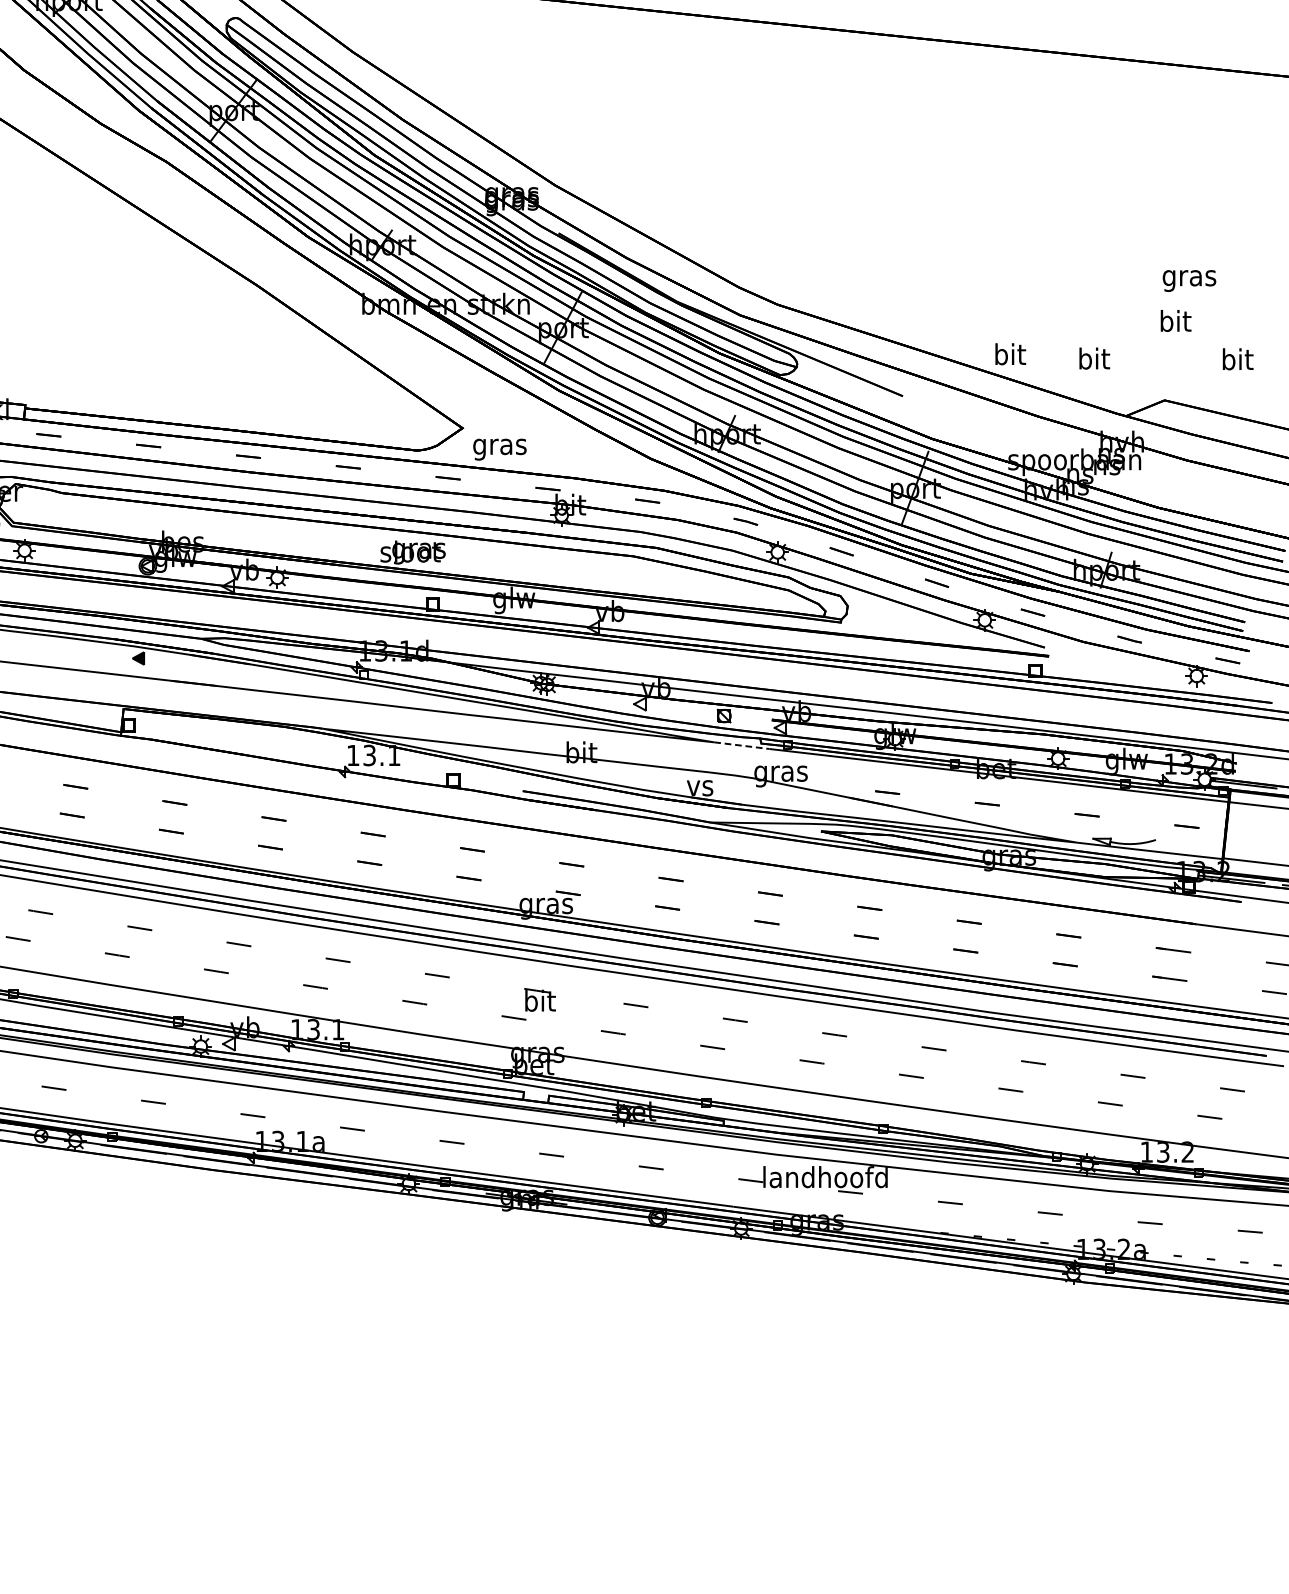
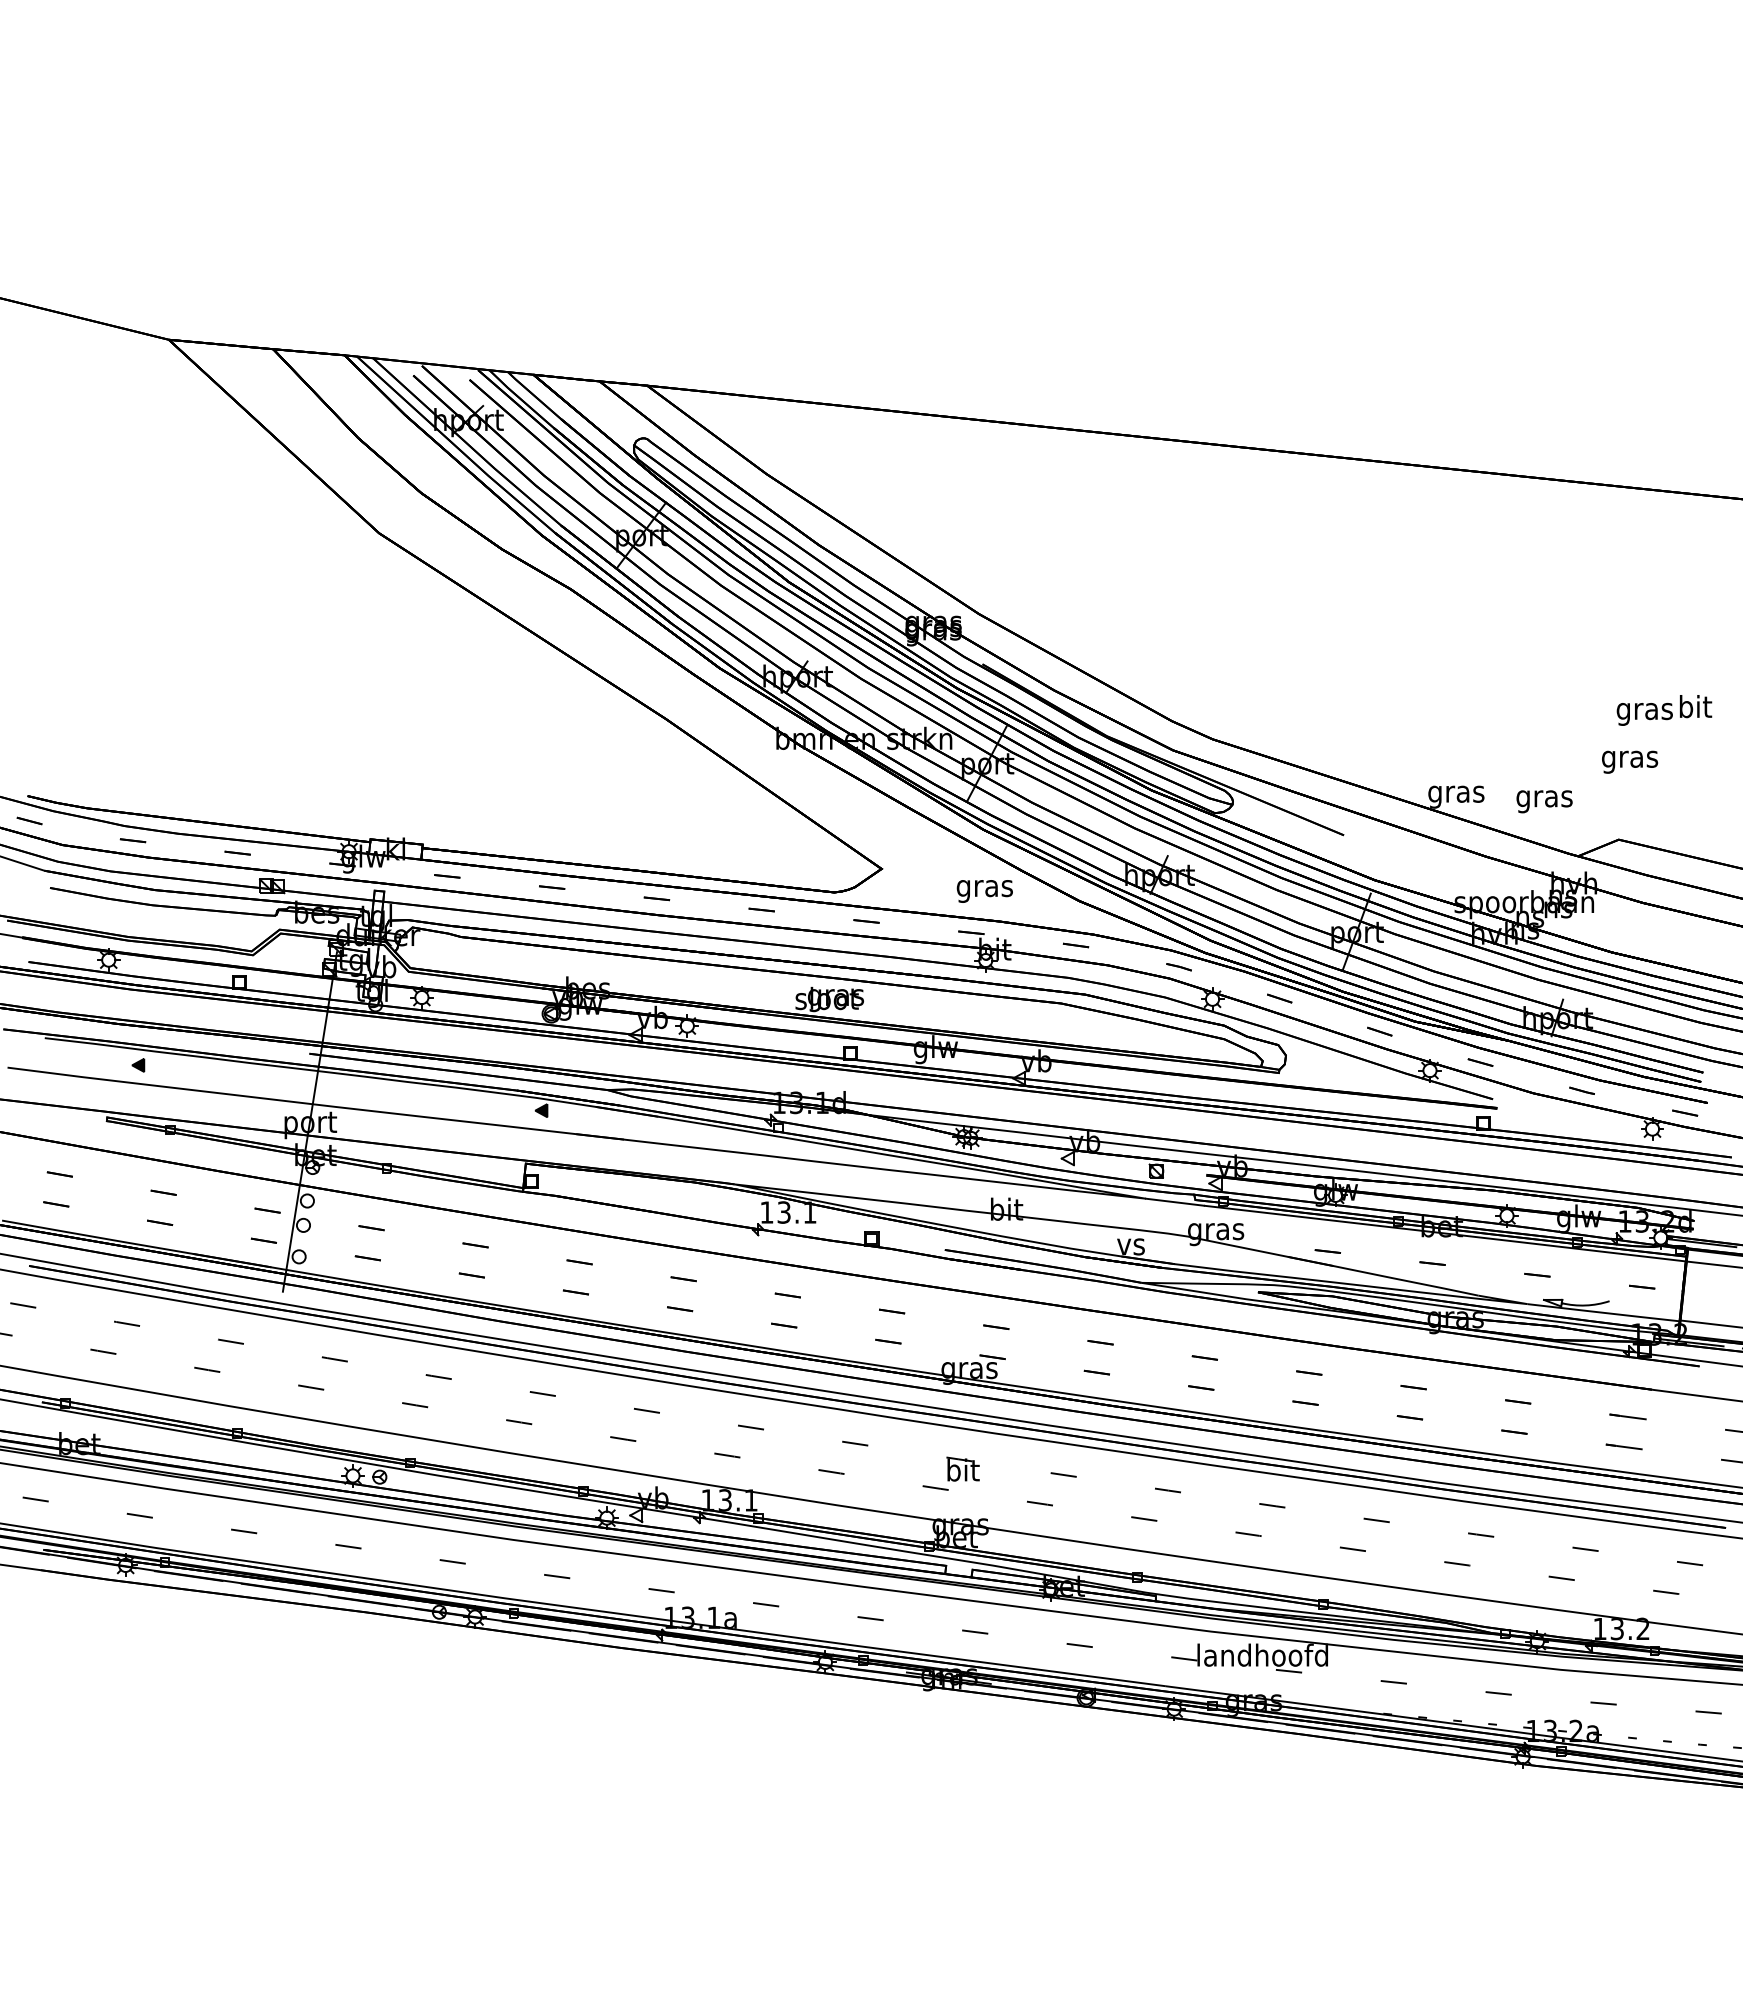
text: (1175, 323) -> (1630, 758), bit -> gras
text: (1010, 356) -> (1456, 793), bit -> gras
text: (1238, 359) -> (1696, 706), moved
text: (1093, 361) -> (1544, 798), bit -> gras
text: (499, 449) -> (984, 891), moved
line: (742, 745) -> (1175, 1202), dashed -> solid

